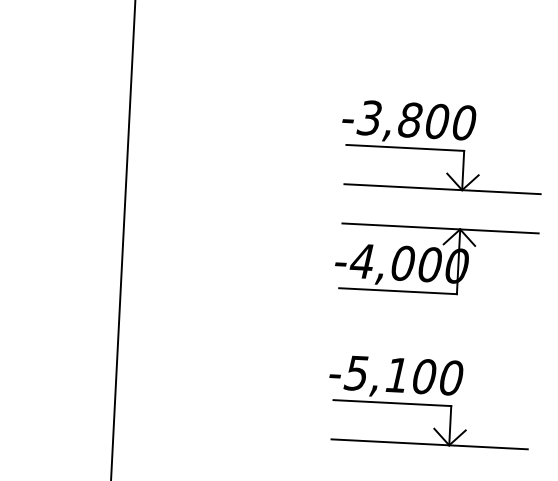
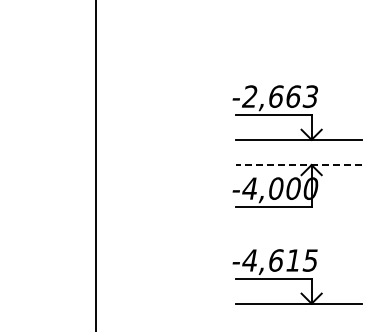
text: (417, 120) -> (280, 96), -3,800 -> -2,663
line: (439, 229) -> (298, 165), solid -> dashed
text: (404, 375) -> (280, 260), -5,100 -> -4,615

